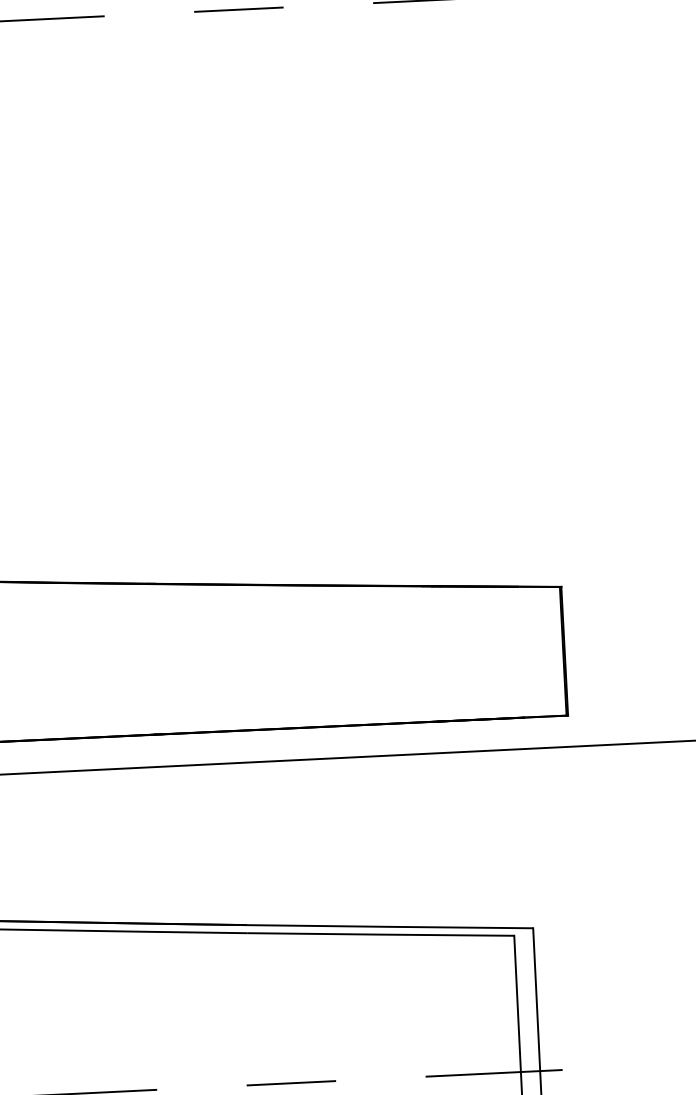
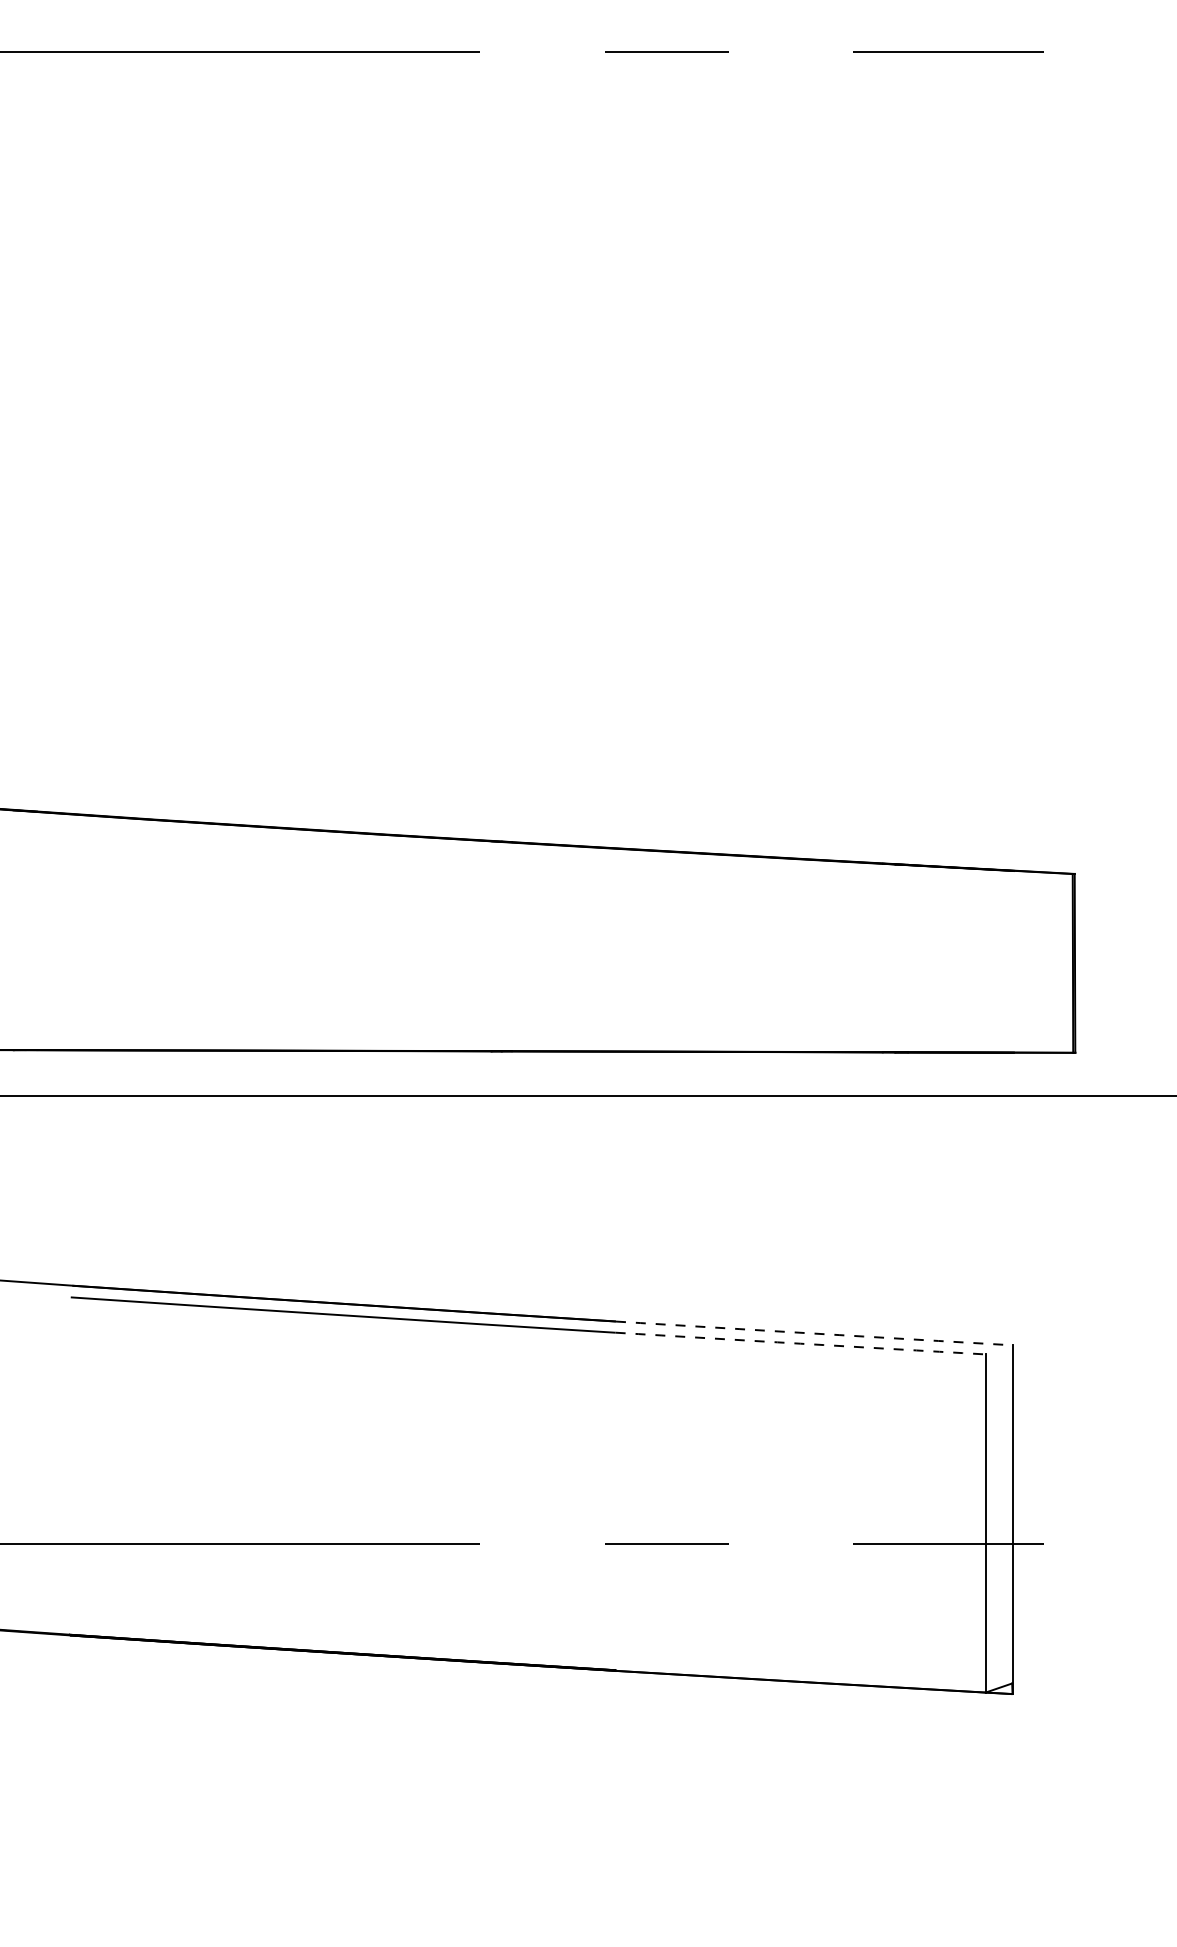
arc: (390, 926) -> (814, 1333), solid -> dashed
arc: (380, 934) -> (800, 1343), solid -> dashed

